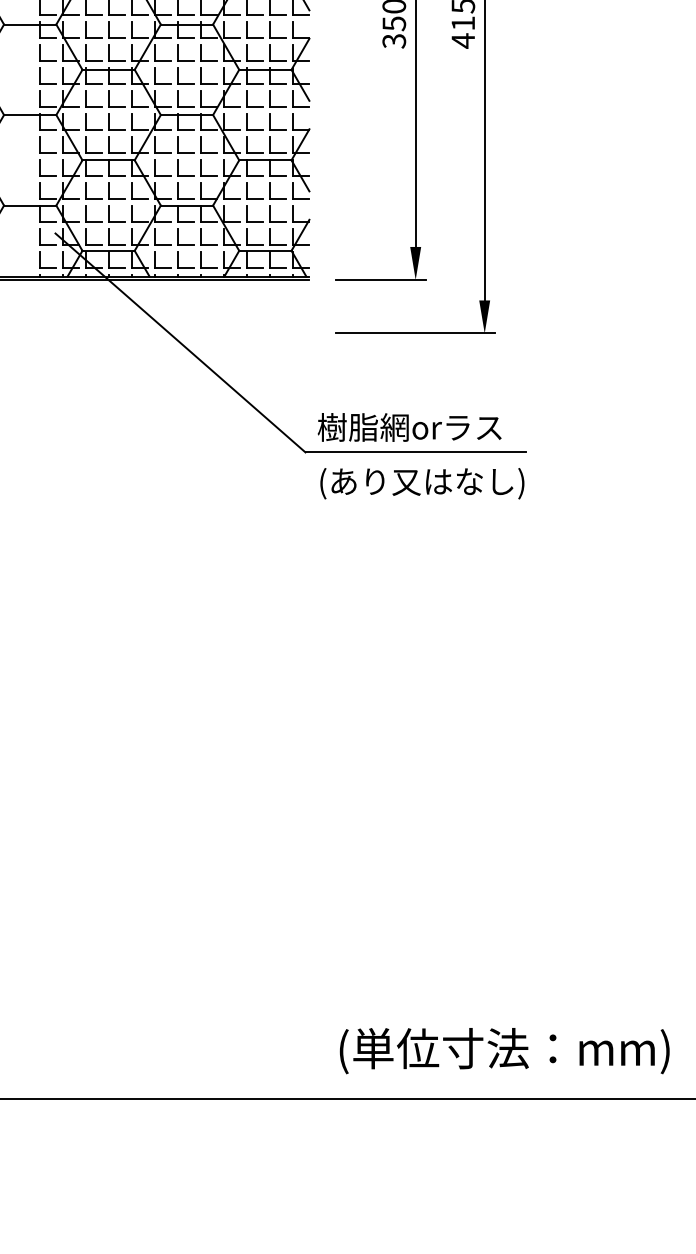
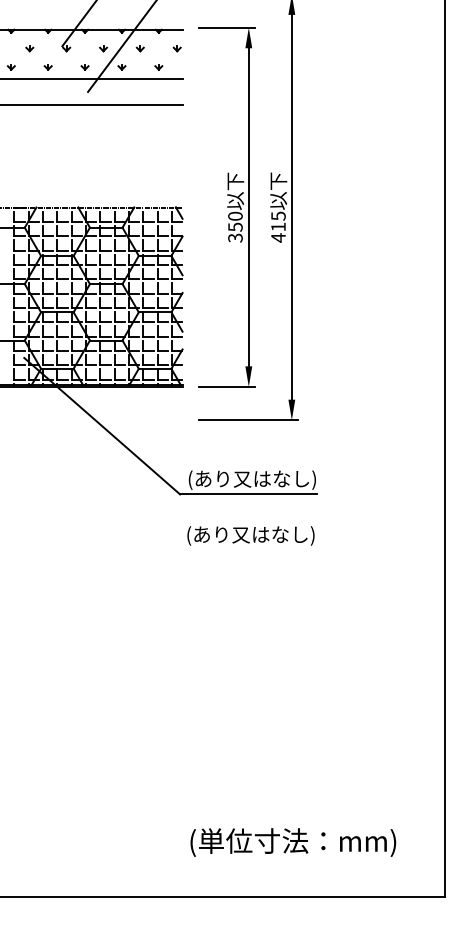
text: (419, 428) -> (251, 479), 樹脂網orラス -> (あり又はなし)
text: (421, 482) -> (250, 535), moved
text: (505, 1050) -> (293, 842), moved

